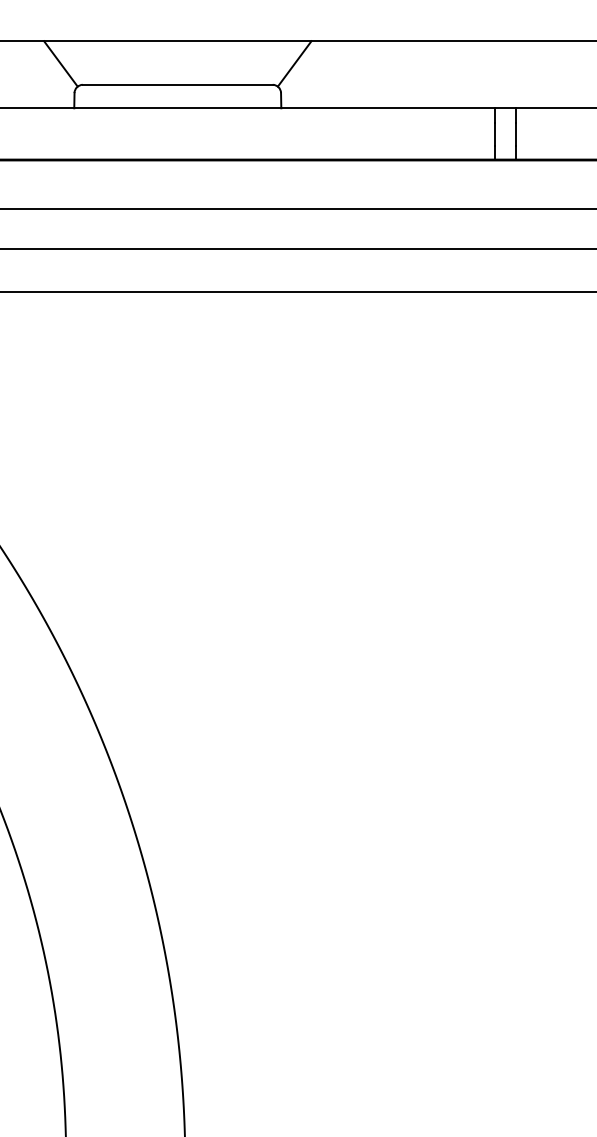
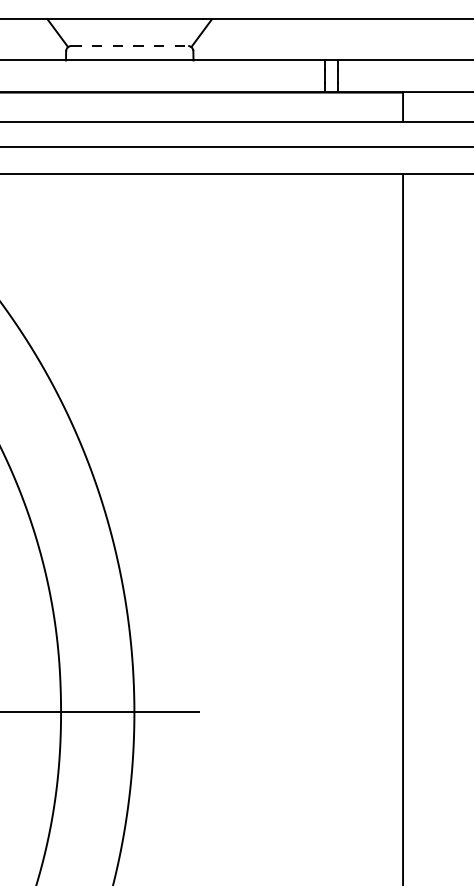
line: (179, 85) -> (130, 46), solid -> dashed

